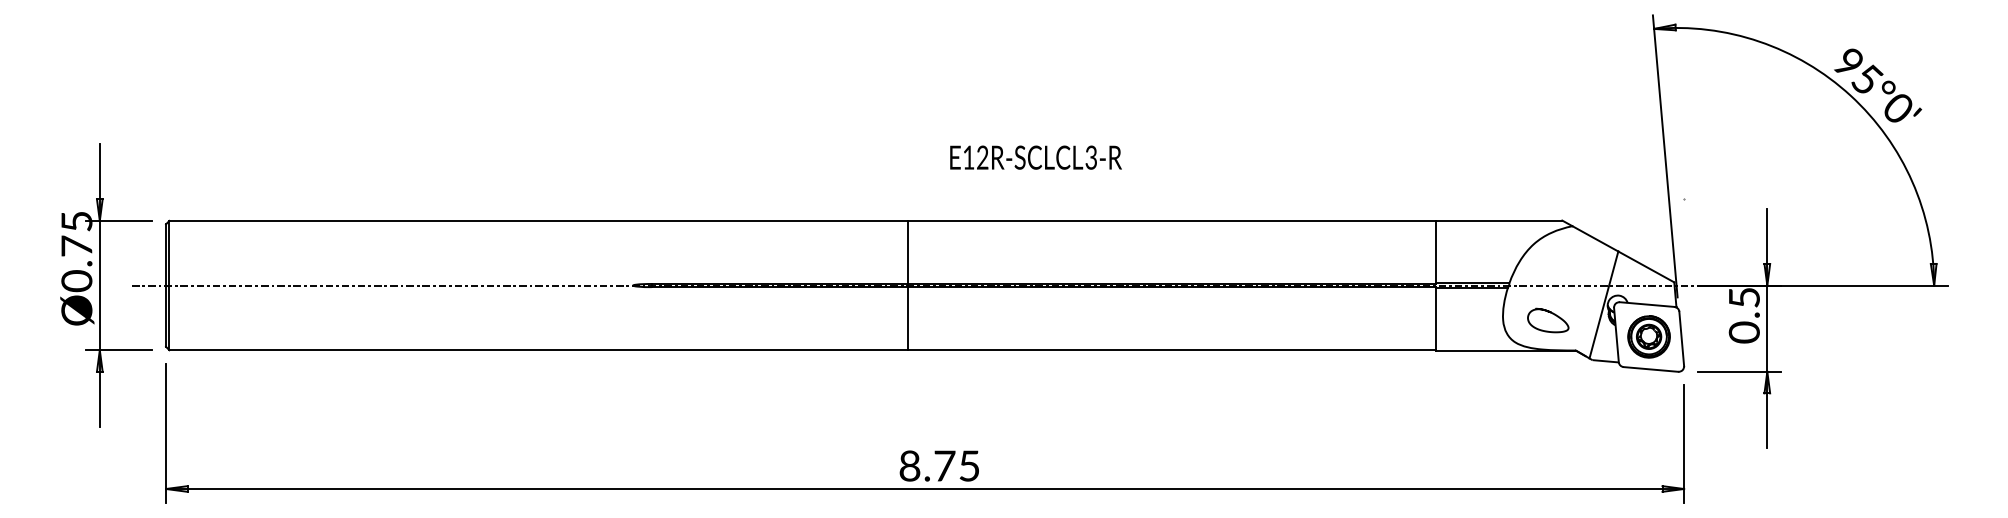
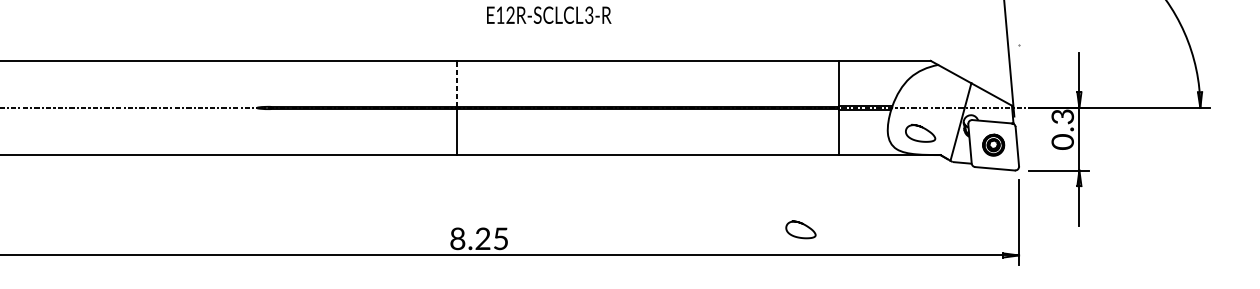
line: (908, 252) -> (456, 84), solid -> dashed
text: (1743, 297) -> (1062, 116), 0.5 -> 0.3
part: (1648, 336) -> (993, 144), size x0.7
curve: (1387, 447) -> (804, 225), added
text: (944, 465) -> (482, 238), 8.75 -> 8.25

